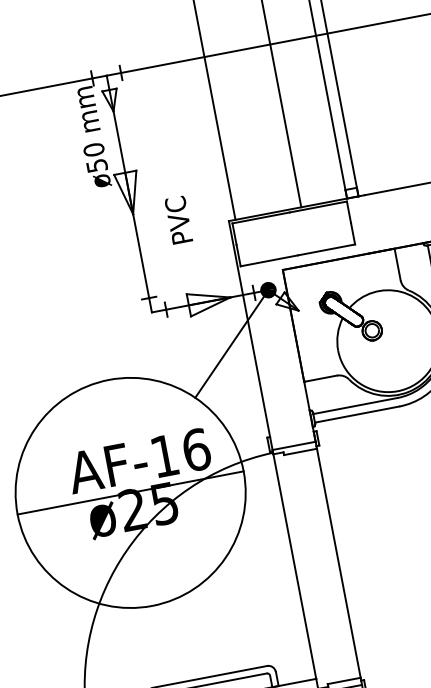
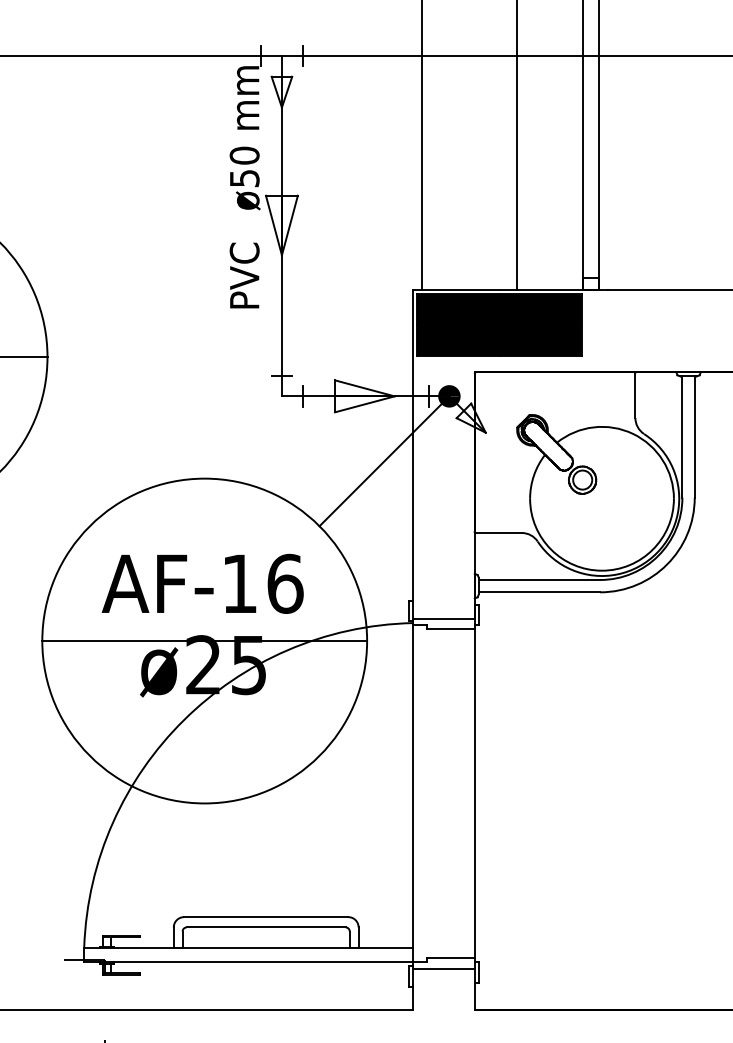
text: (178, 220) -> (244, 275), moved
fill: (293, 233) -> (499, 324), added
text: (138, 460) -> (202, 583), moved

